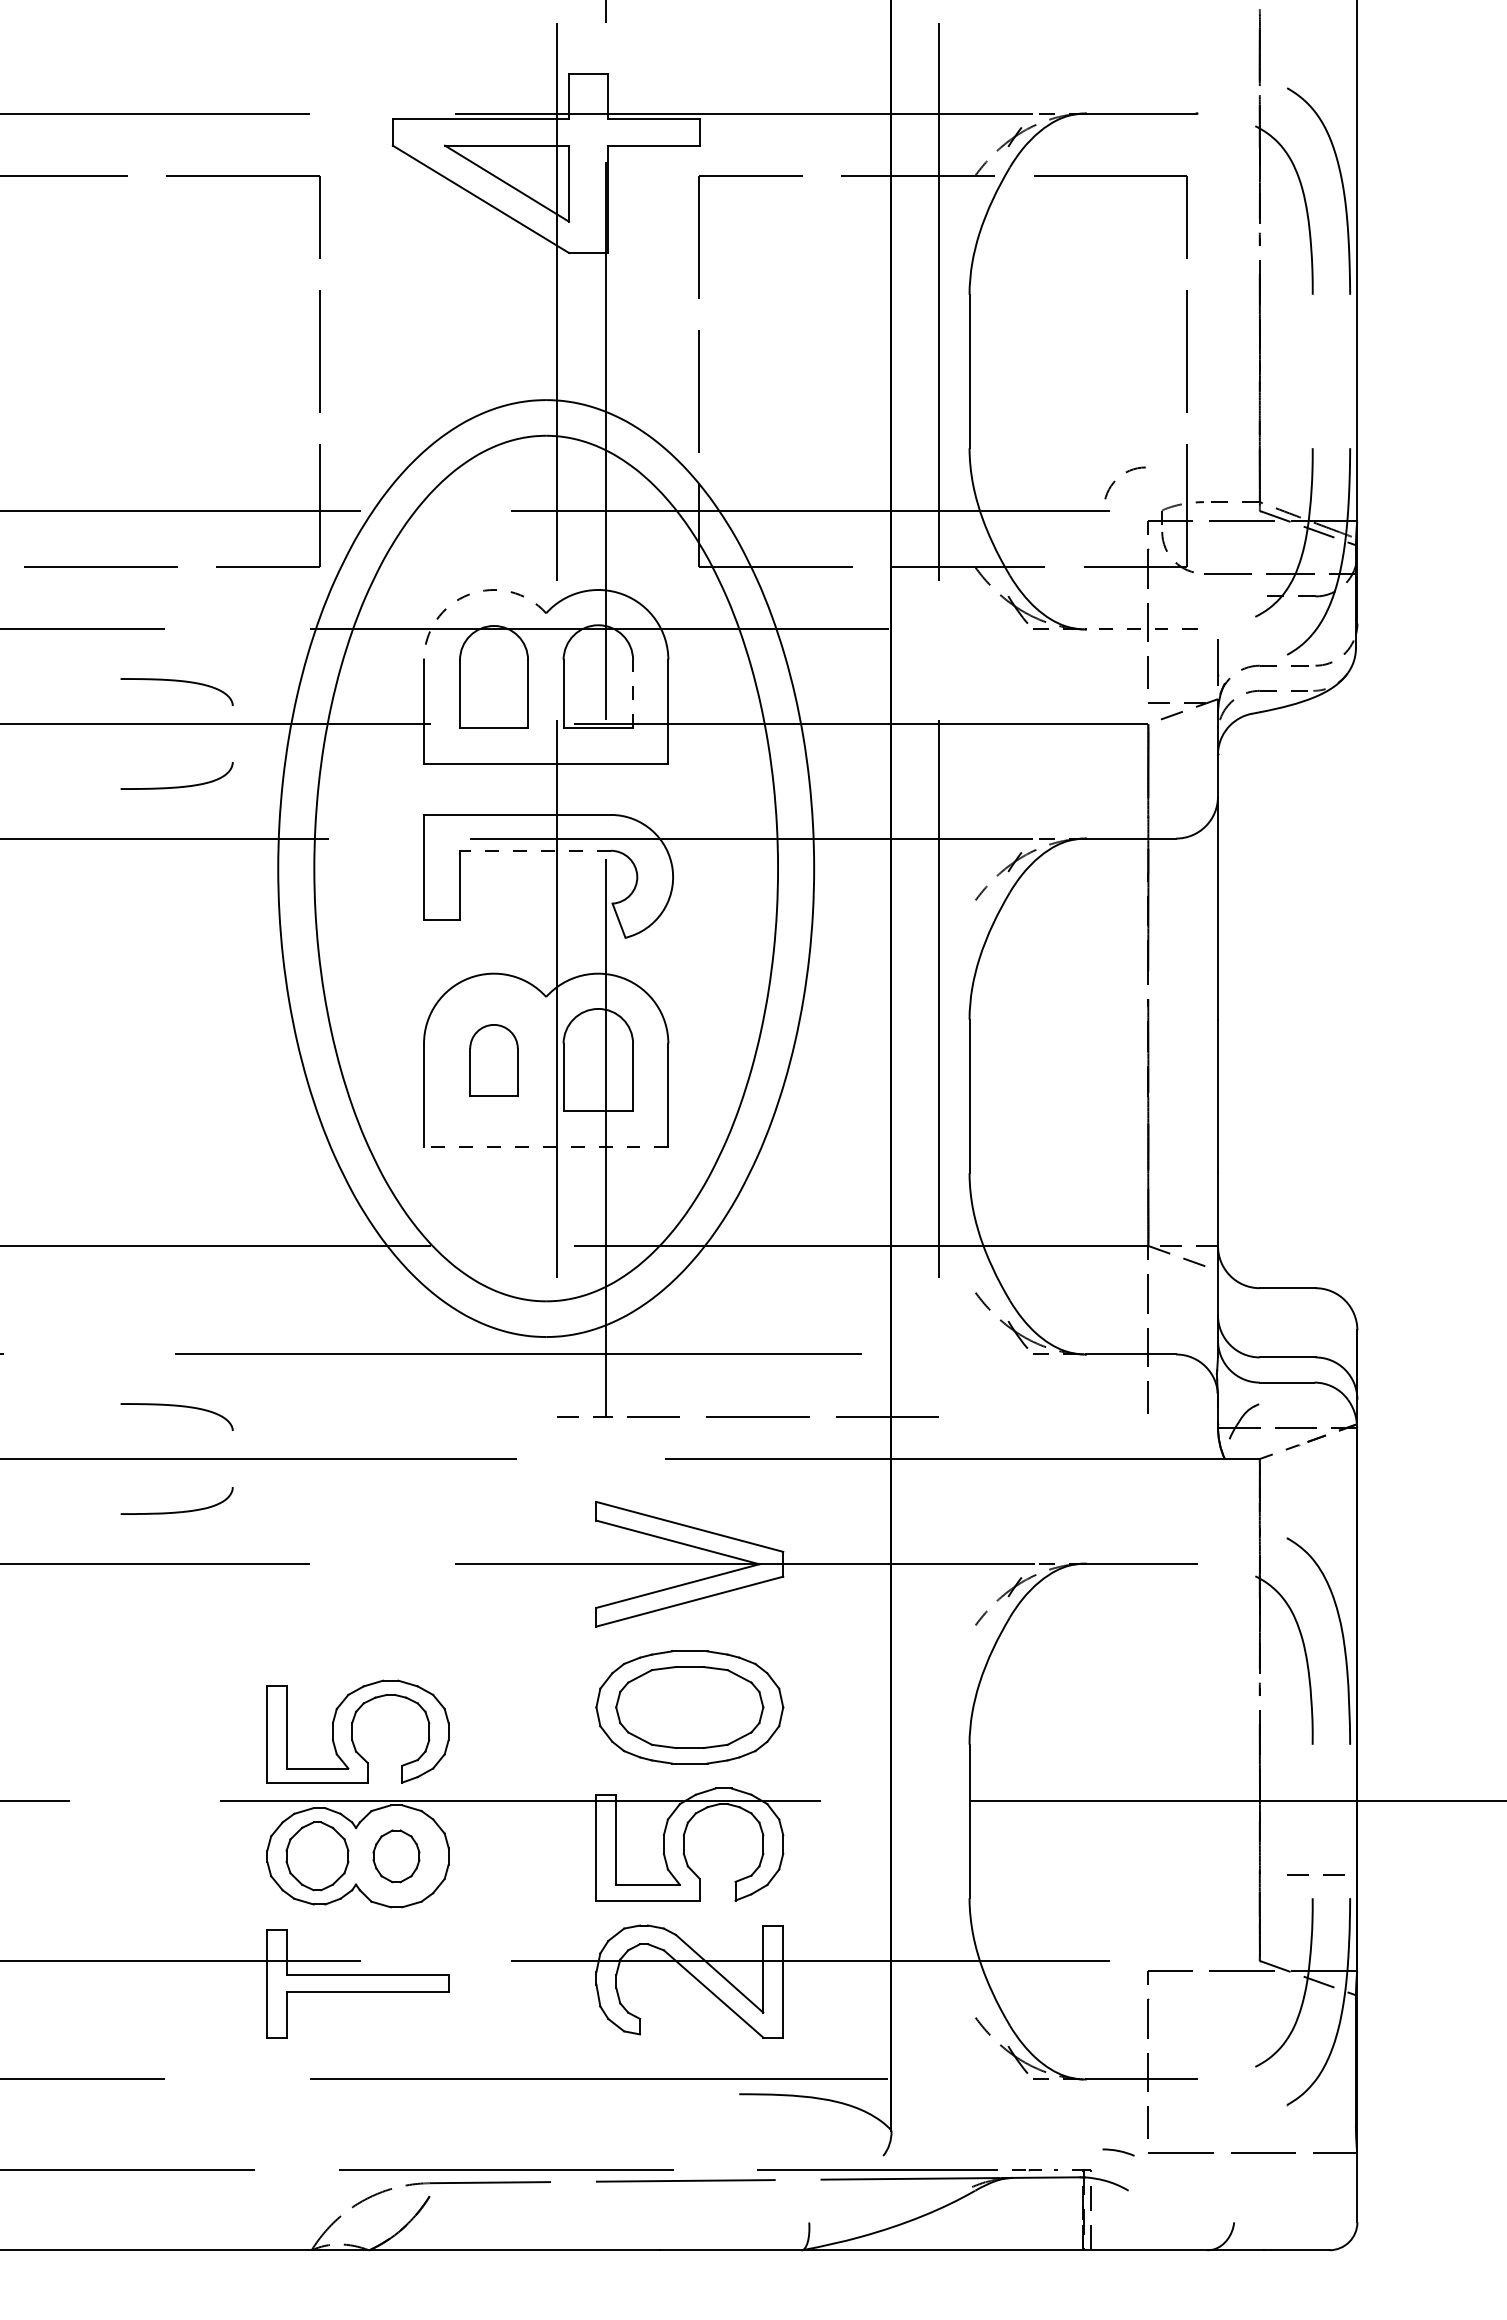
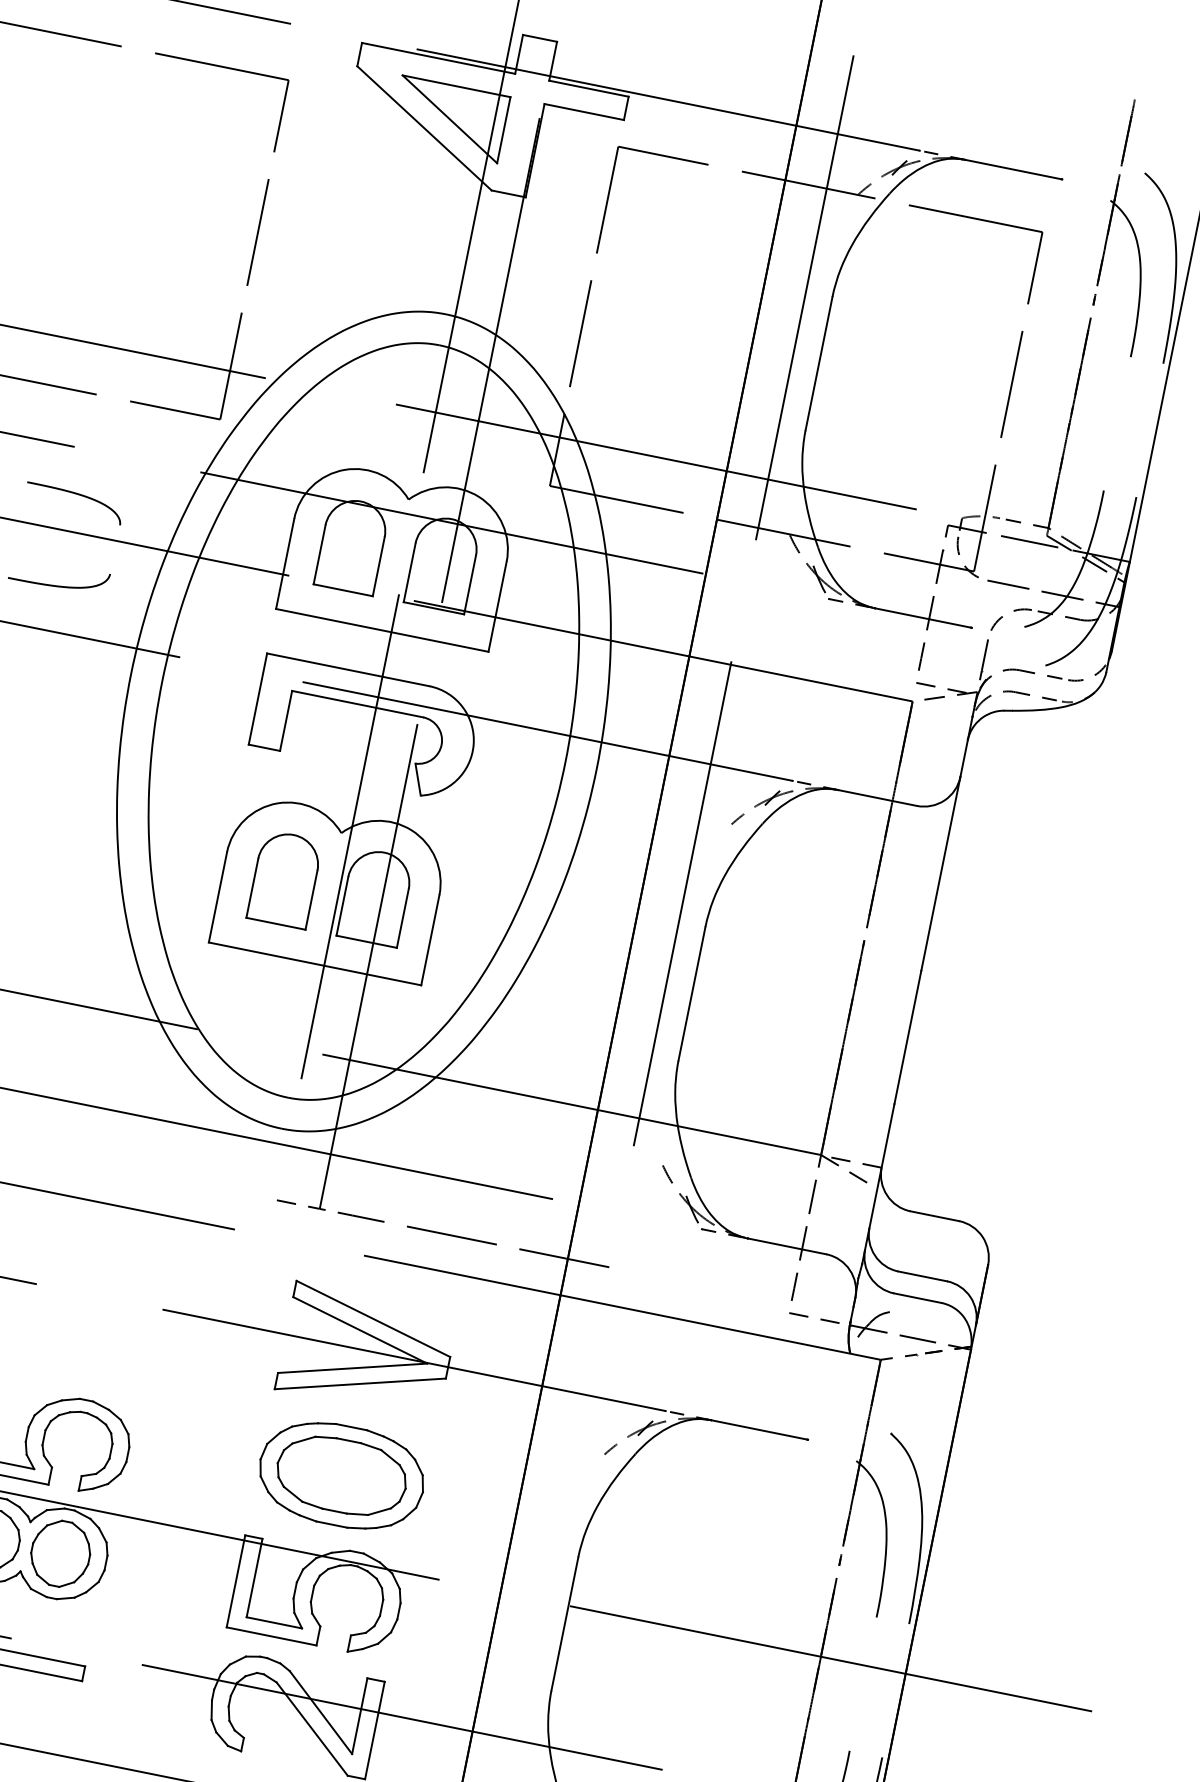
curve: (1115, 482) -> (1002, 617), moved
arc: (469, 594) -> (345, 469), dashed -> solid
line: (1141, 629) -> (923, 618), dashed -> solid
line: (633, 693) -> (470, 584), dashed -> solid
line: (534, 850) -> (356, 703), dashed -> solid
part: (493, 1060) -> (284, 879), size x1.43
line: (545, 1147) -> (314, 963), dashed -> solid
part: (396, 1856) -> (60, 1554), size x1.43
line: (1308, 1874) -> (807, 1316), moved

